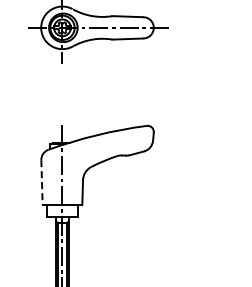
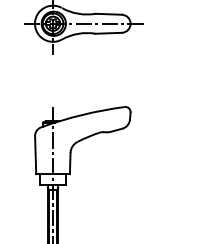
line: (42, 183) -> (36, 155), dashed -> solid

